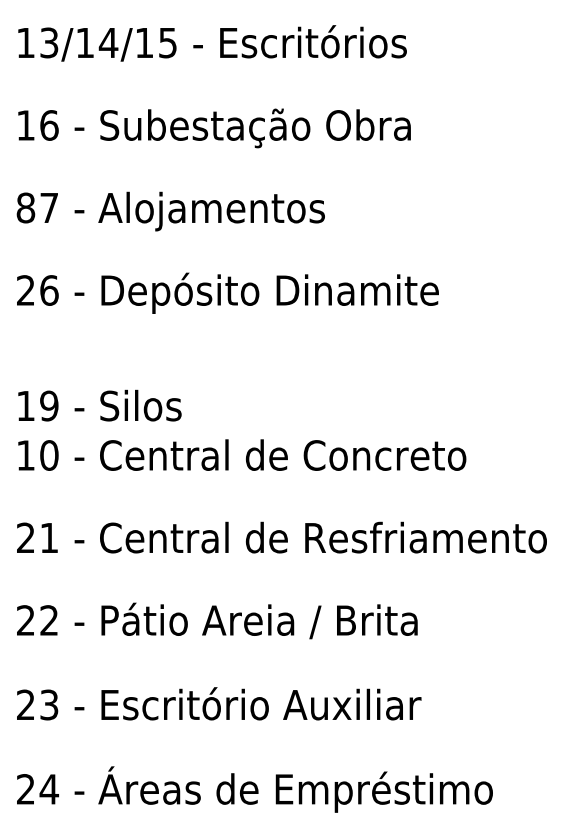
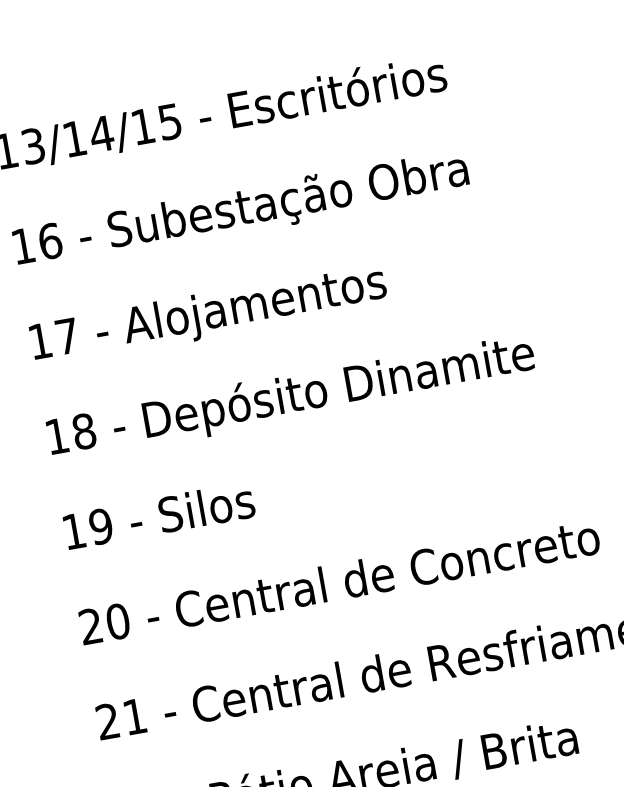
text: (25, 207) -> (39, 340), 87 -> 17
text: (37, 290) -> (70, 433), 26 -> 18
text: (99, 405) -> (158, 515), moved
text: (25, 455) -> (90, 626), 10 -> 20

